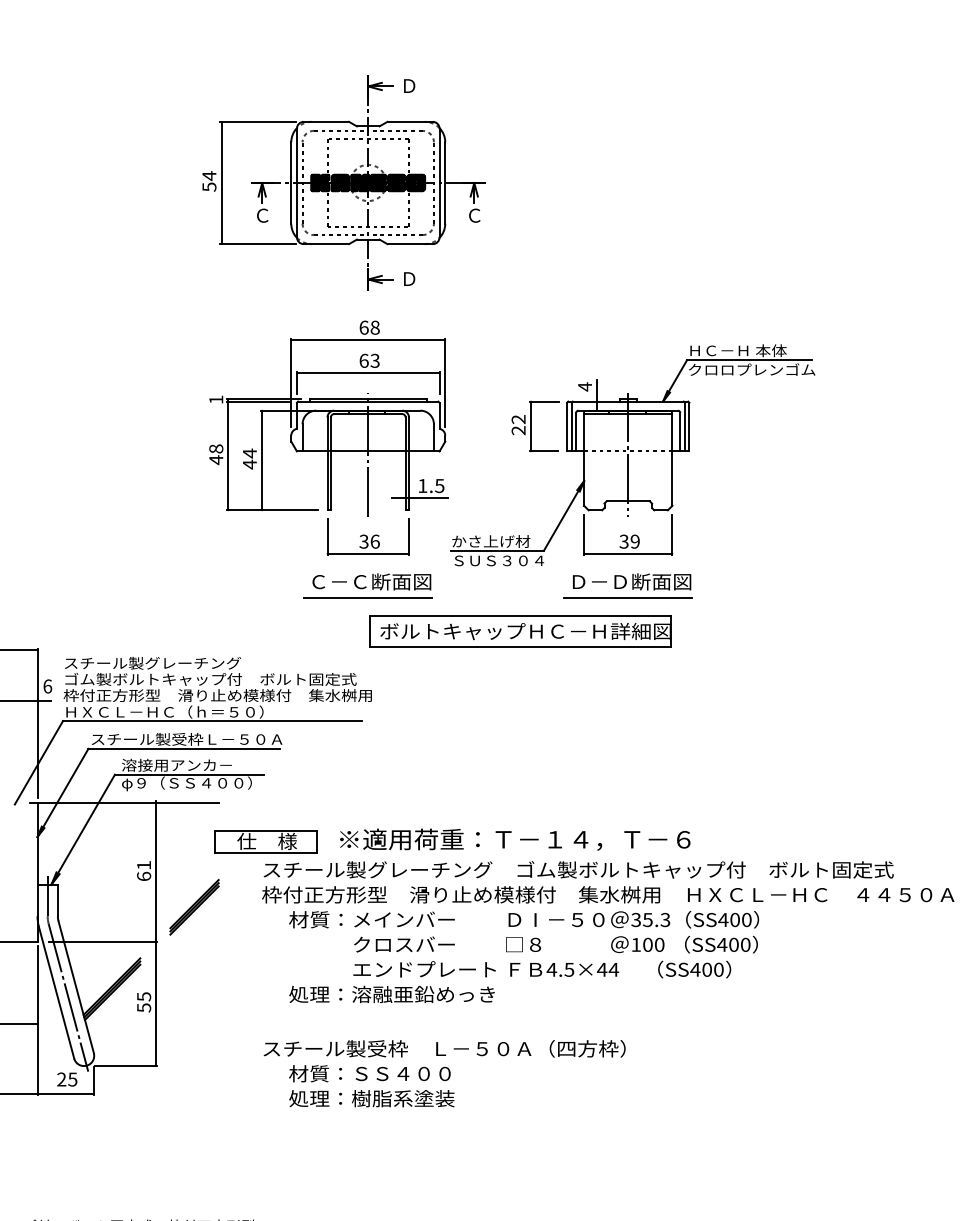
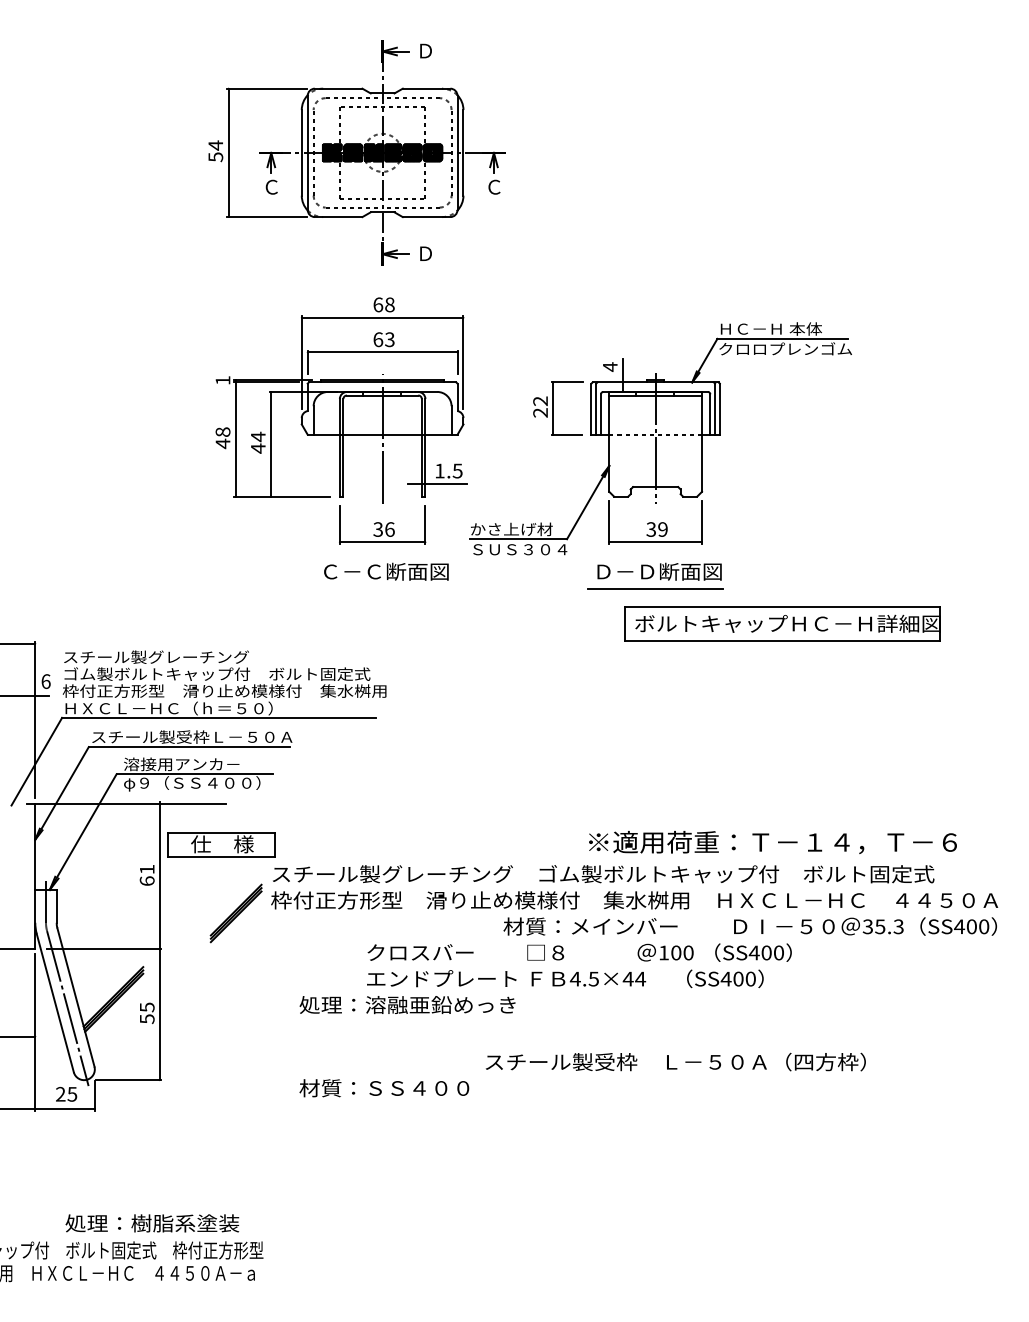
line: (368, 598) -> (382, 589), removed
part: (520, 631) -> (782, 623), moved
text: (514, 839) -> (772, 842), moved
part: (266, 841) -> (221, 844), moved
part: (193, 907) -> (235, 913), moved
text: (523, 919) -> (749, 926), moved
text: (444, 1048) -> (675, 1061), moved
text: (371, 1098) -> (152, 1223), moved

